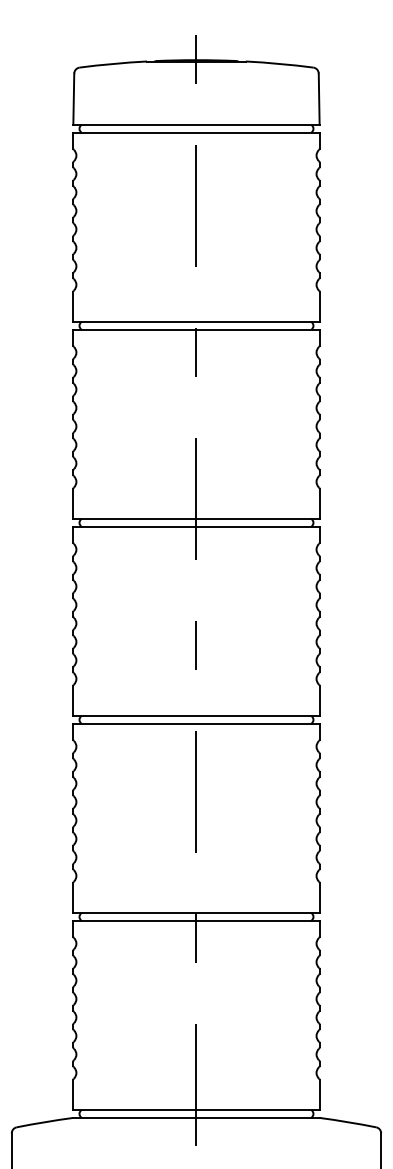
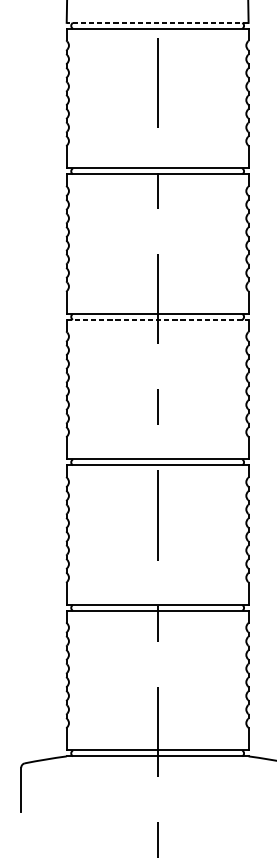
line: (195, 124) -> (156, 22), solid -> dashed
line: (196, 526) -> (157, 319), solid -> dashed

